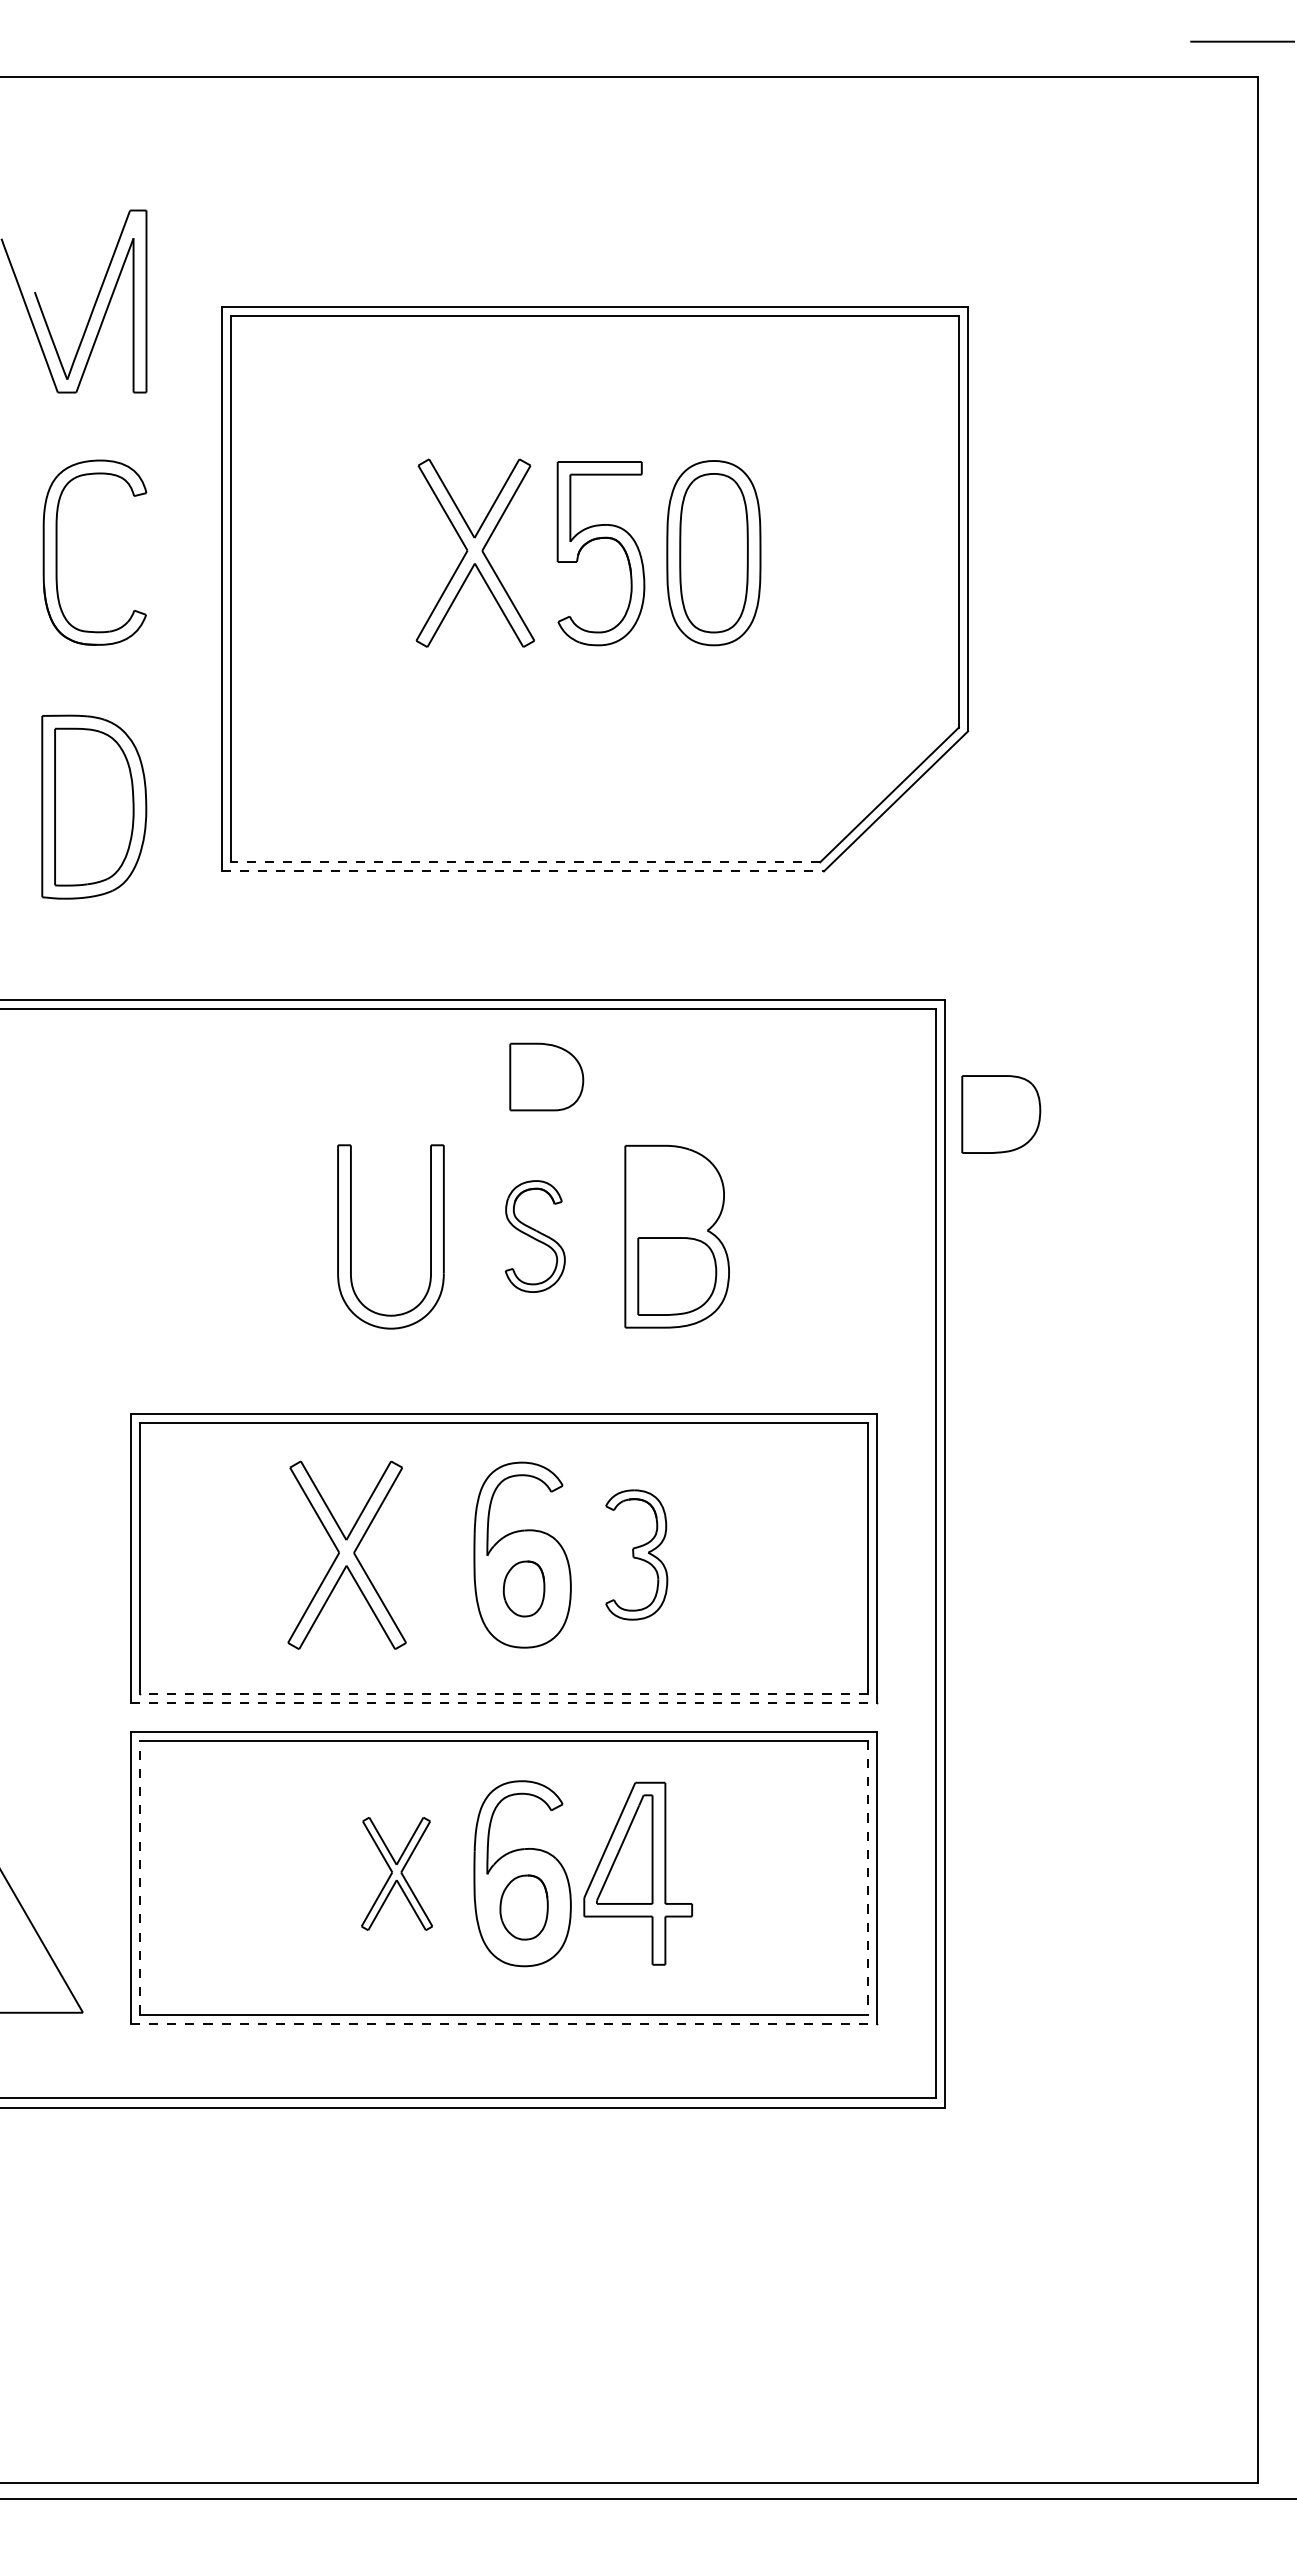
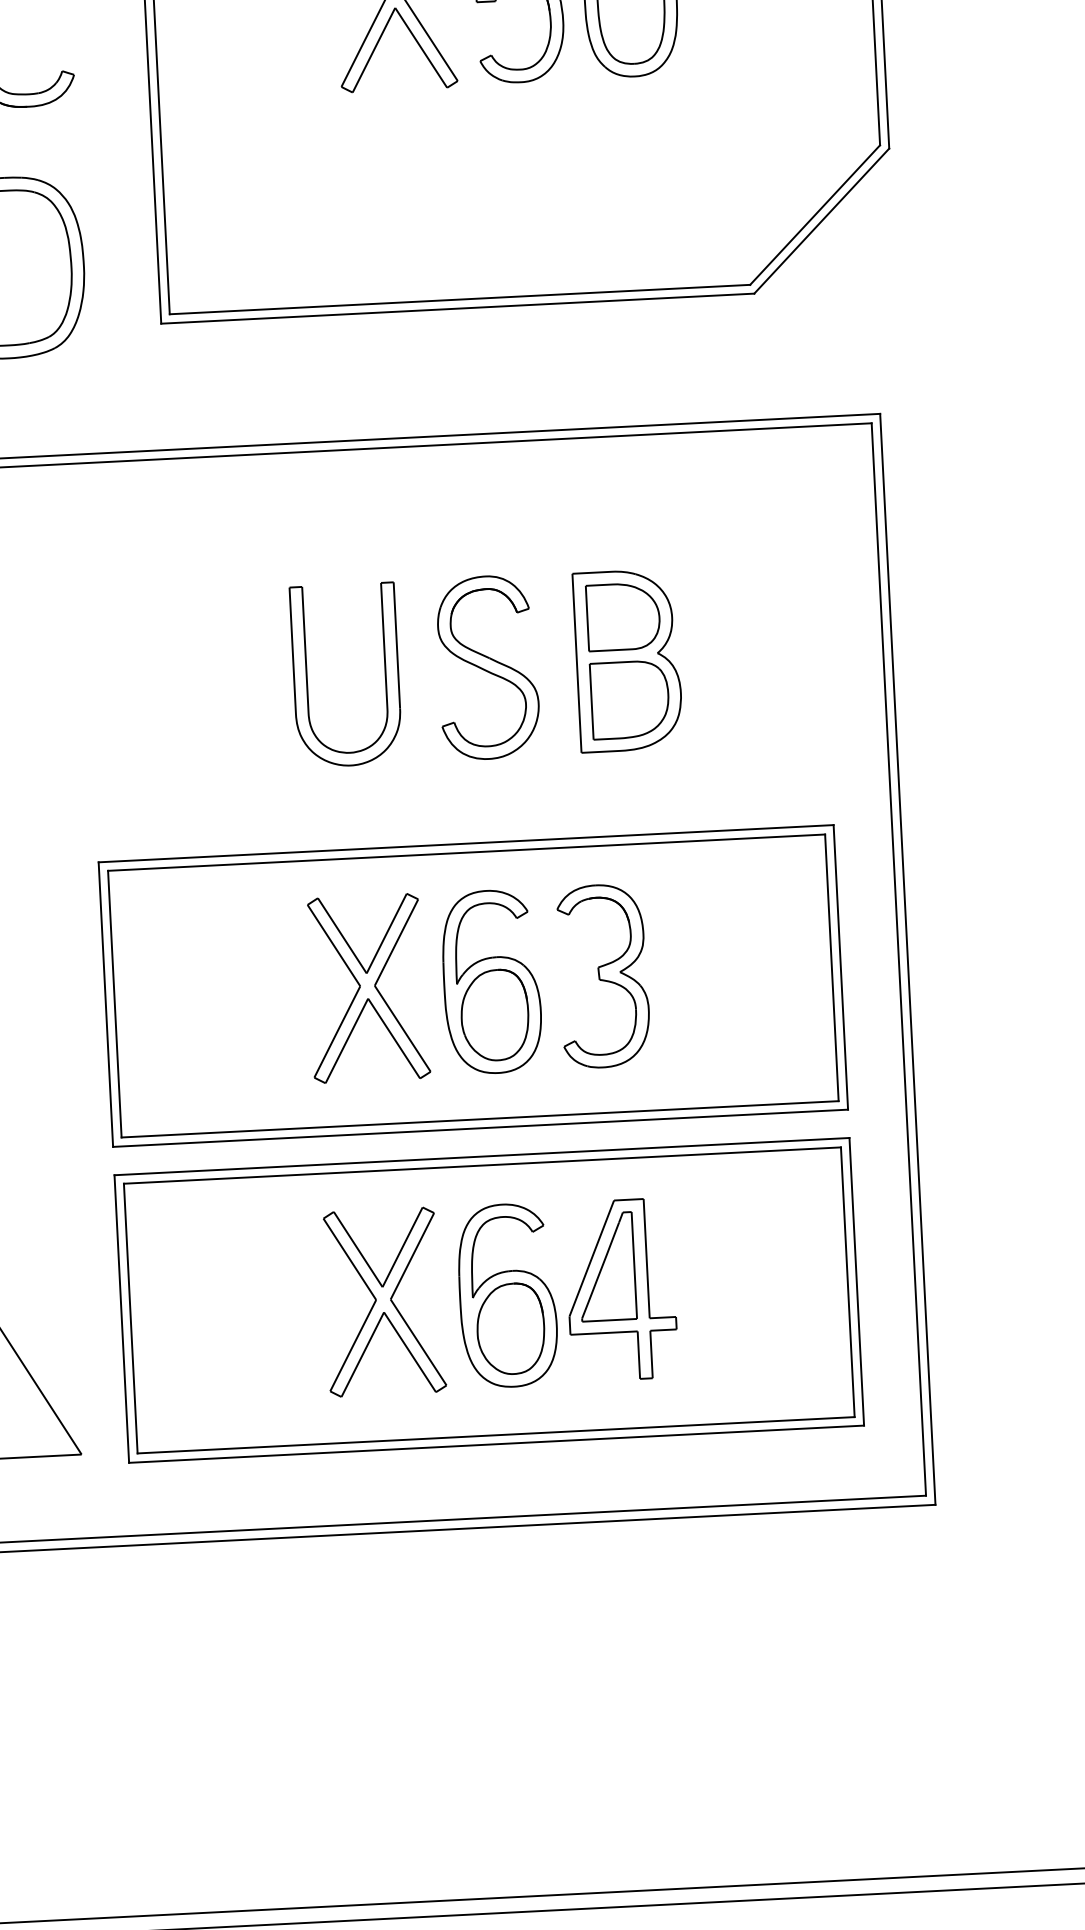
line: (525, 862) -> (460, 299), dashed -> solid
line: (523, 871) -> (458, 308), dashed -> solid
part: (546, 1076) -> (623, 616), moved
part: (1001, 1114) -> (941, 524), removed
part: (535, 1236) -> (488, 667), size x1.67
part: (346, 1554) -> (367, 987), moved
part: (636, 1554) -> (603, 975), size x1.43
part: (523, 1588) -> (494, 1014), size x1.67
line: (503, 1693) -> (479, 1119), dashed -> solid
line: (504, 1702) -> (481, 1127), dashed -> solid
part: (396, 1873) -> (383, 1301), size x1.67
line: (139, 1877) -> (130, 1318), dashed -> solid
line: (867, 1877) -> (847, 1282), dashed -> solid
part: (523, 1907) -> (510, 1328), size x1.43
line: (504, 2023) -> (497, 1444), dashed -> solid

